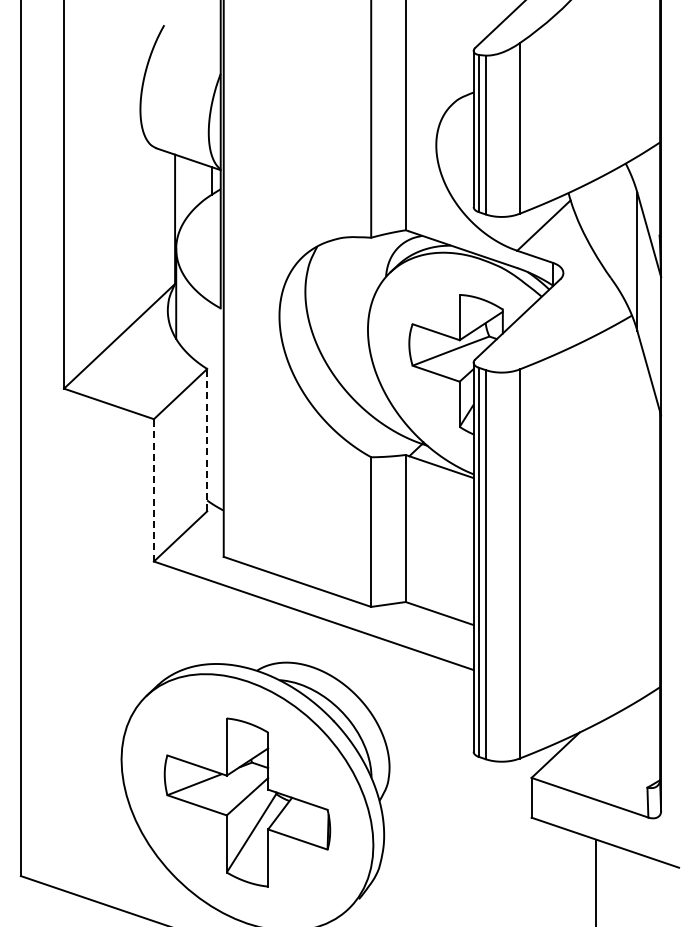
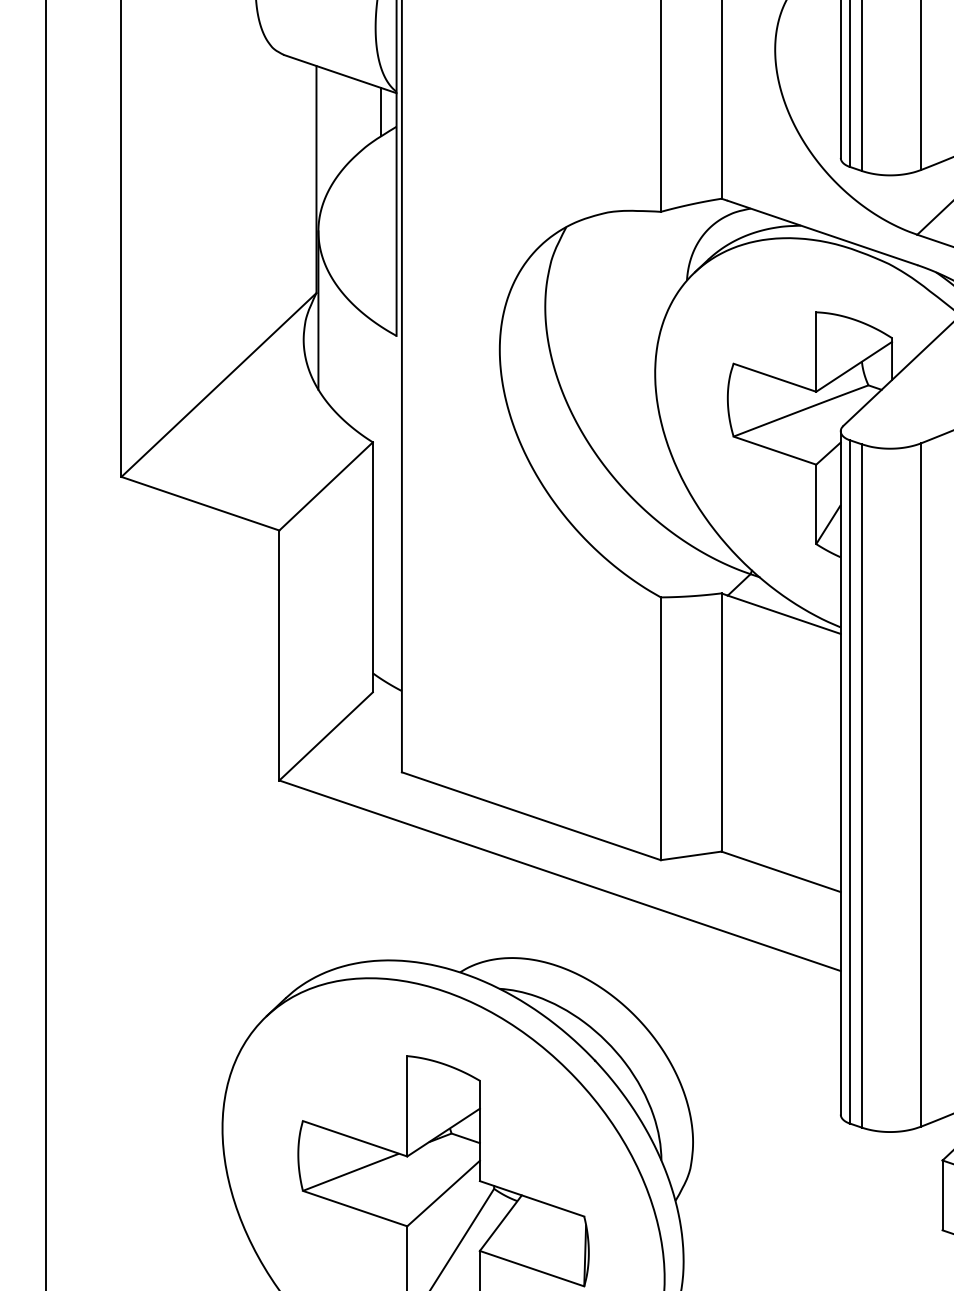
line: (207, 439) -> (373, 566), dashed -> solid
line: (153, 489) -> (278, 653), dashed -> solid

